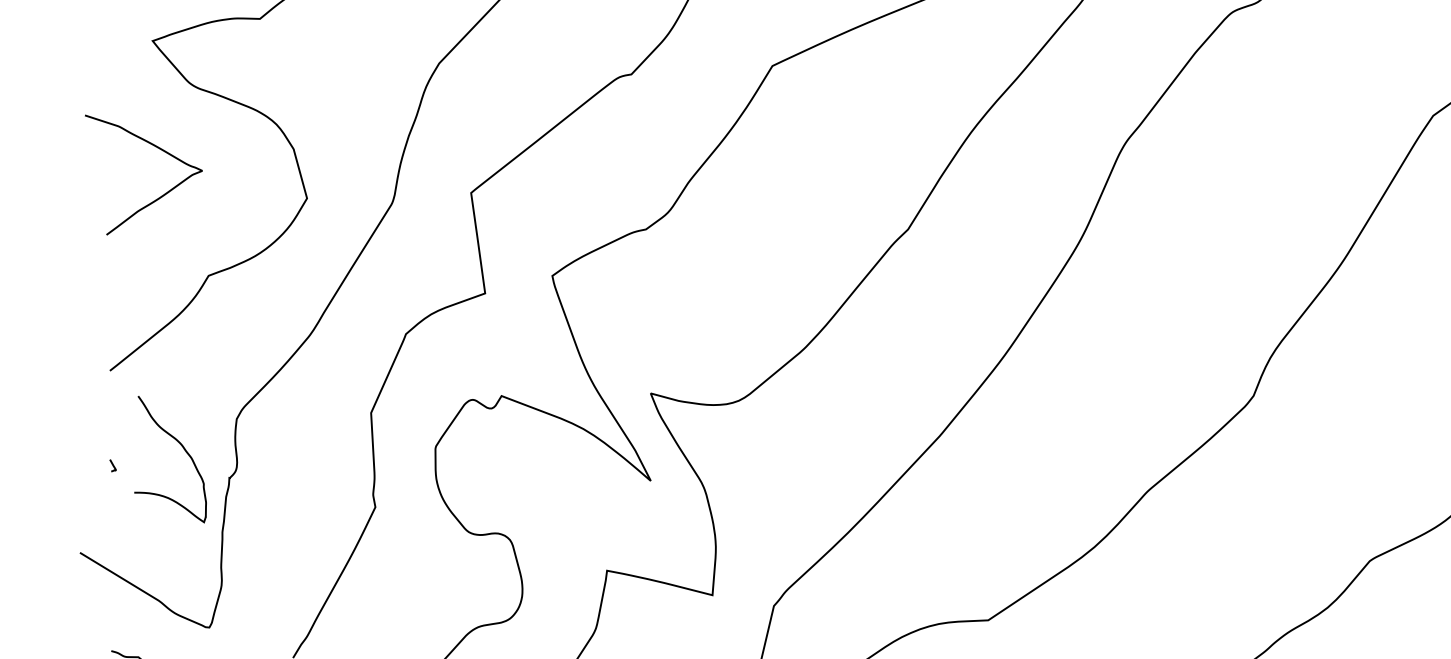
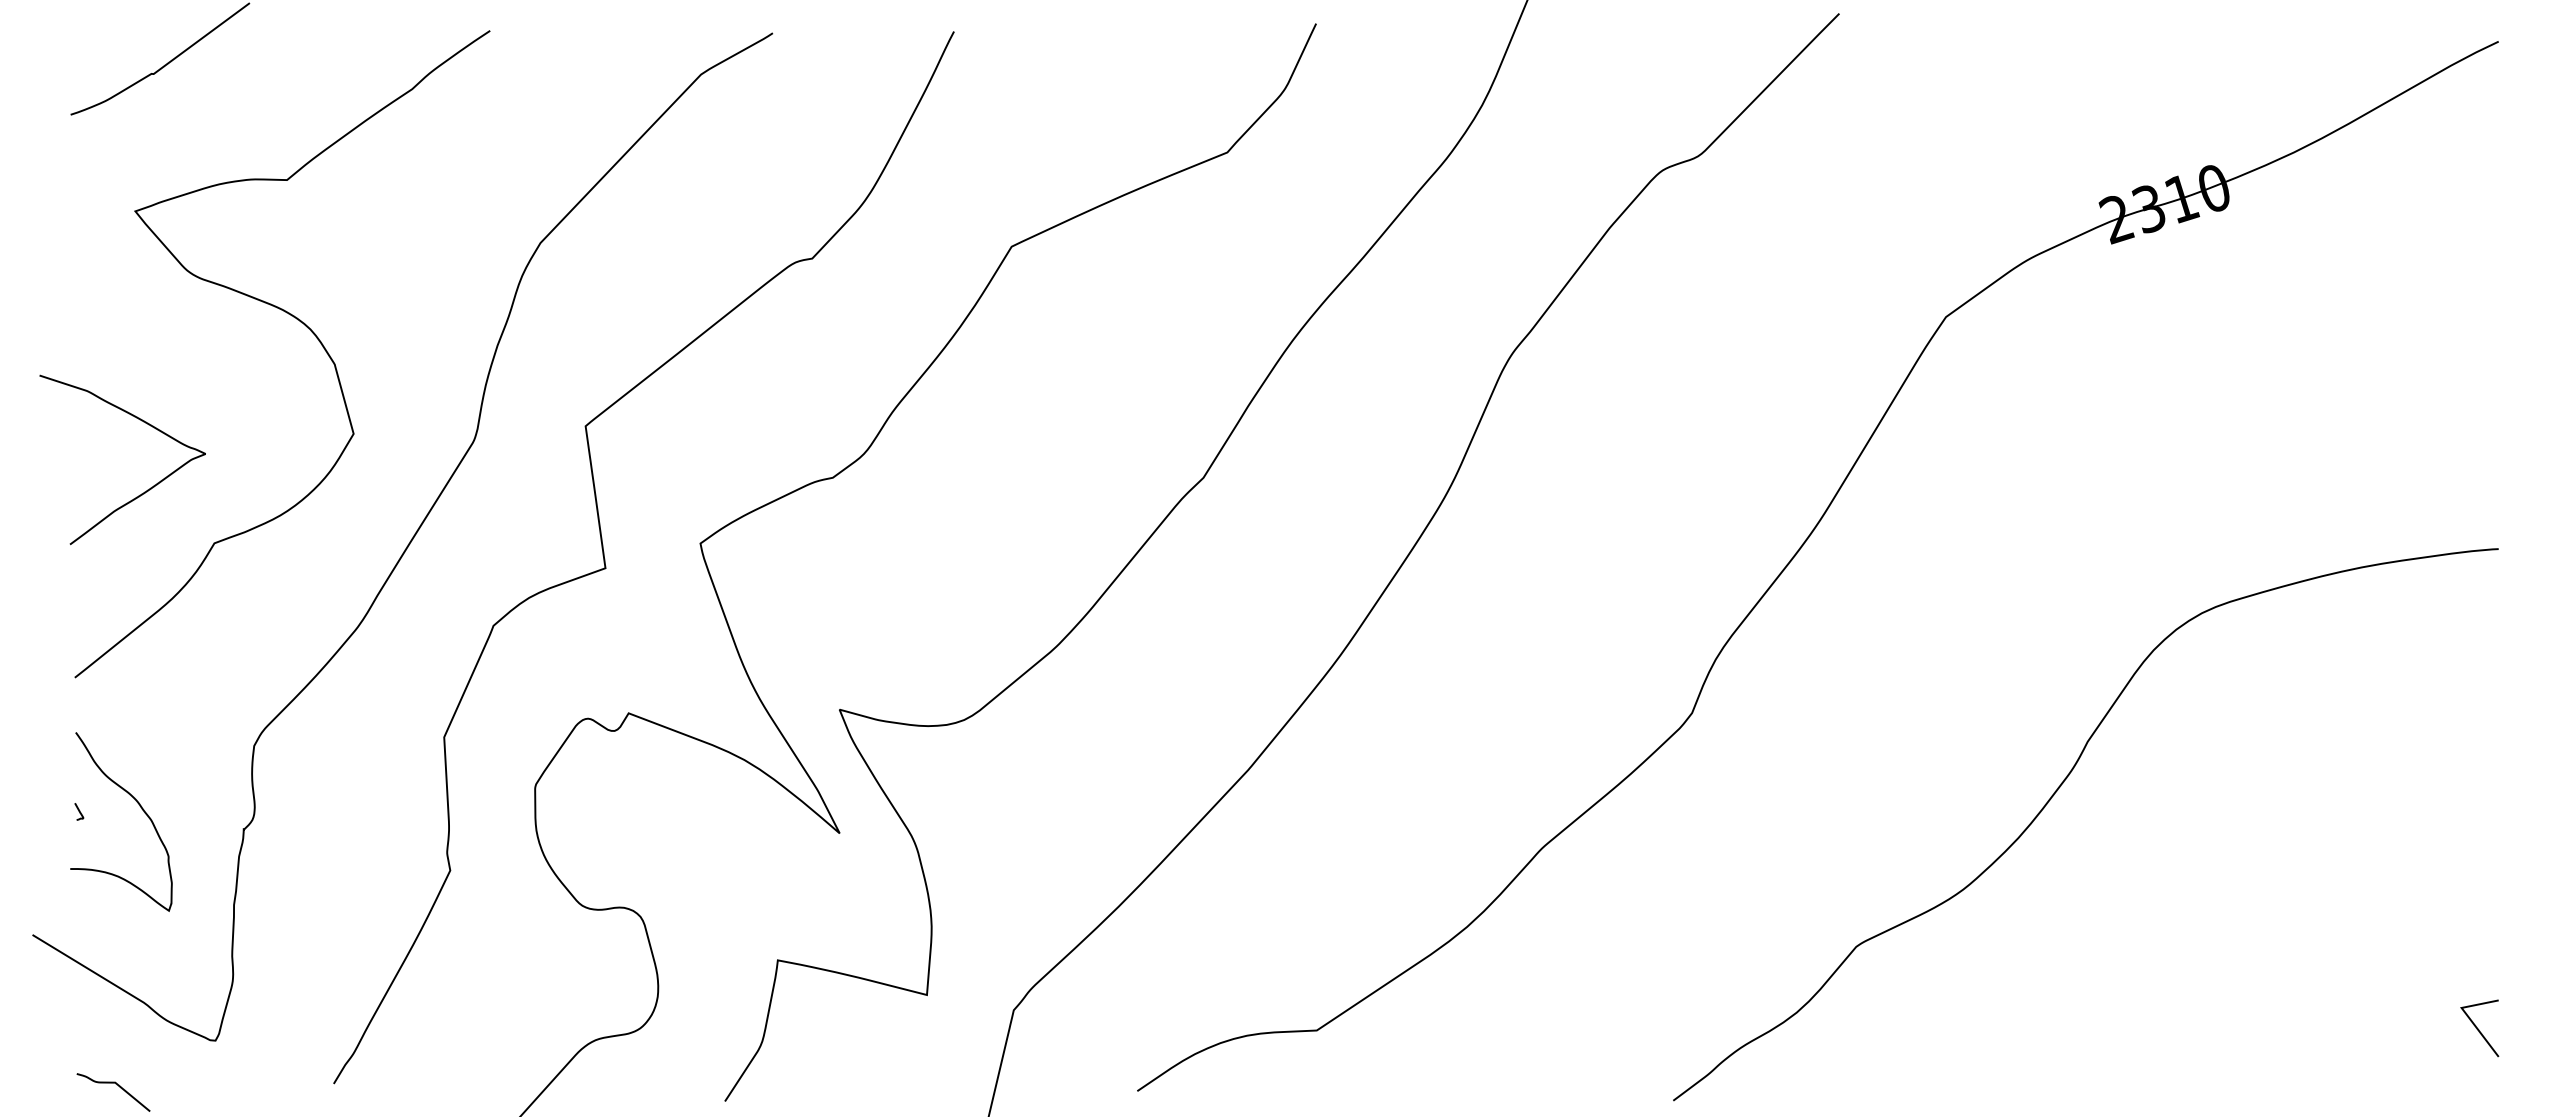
curve: (159, 197) -> (144, 491), moved
curve: (184, 450) -> (141, 809), moved

